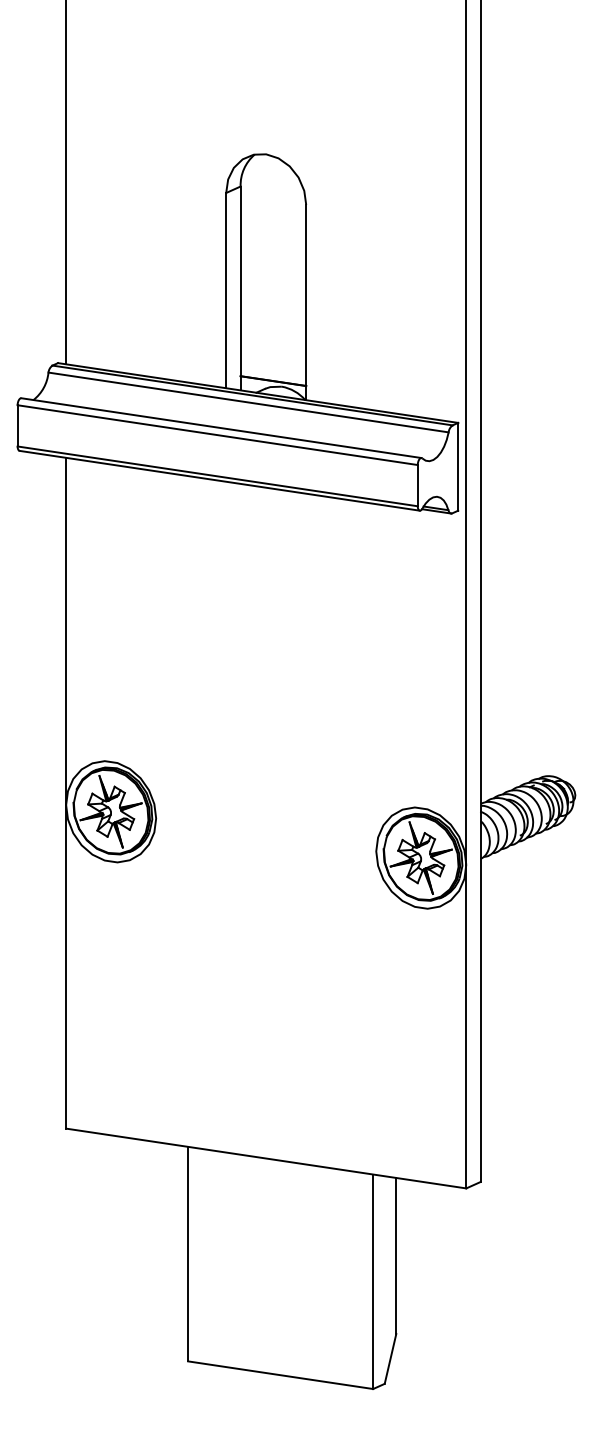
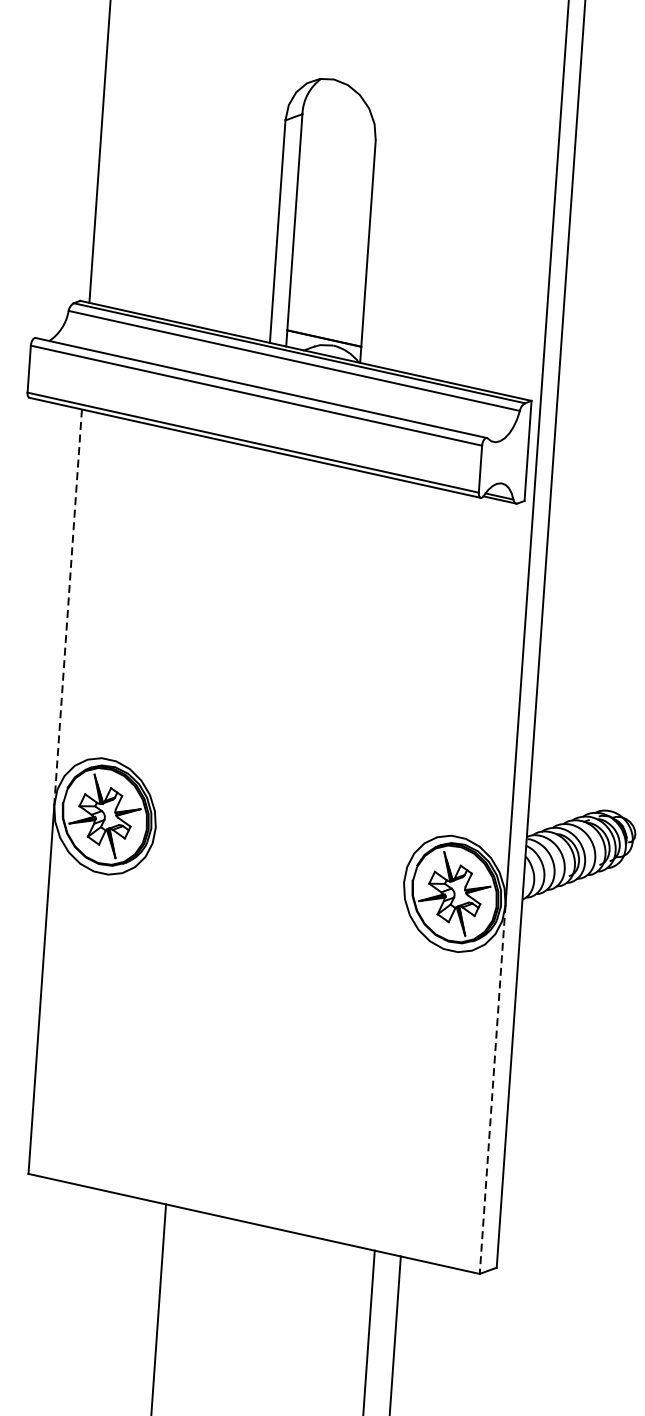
line: (66, 631) -> (68, 607), solid -> dashed
line: (466, 1026) -> (492, 1089), solid -> dashed

